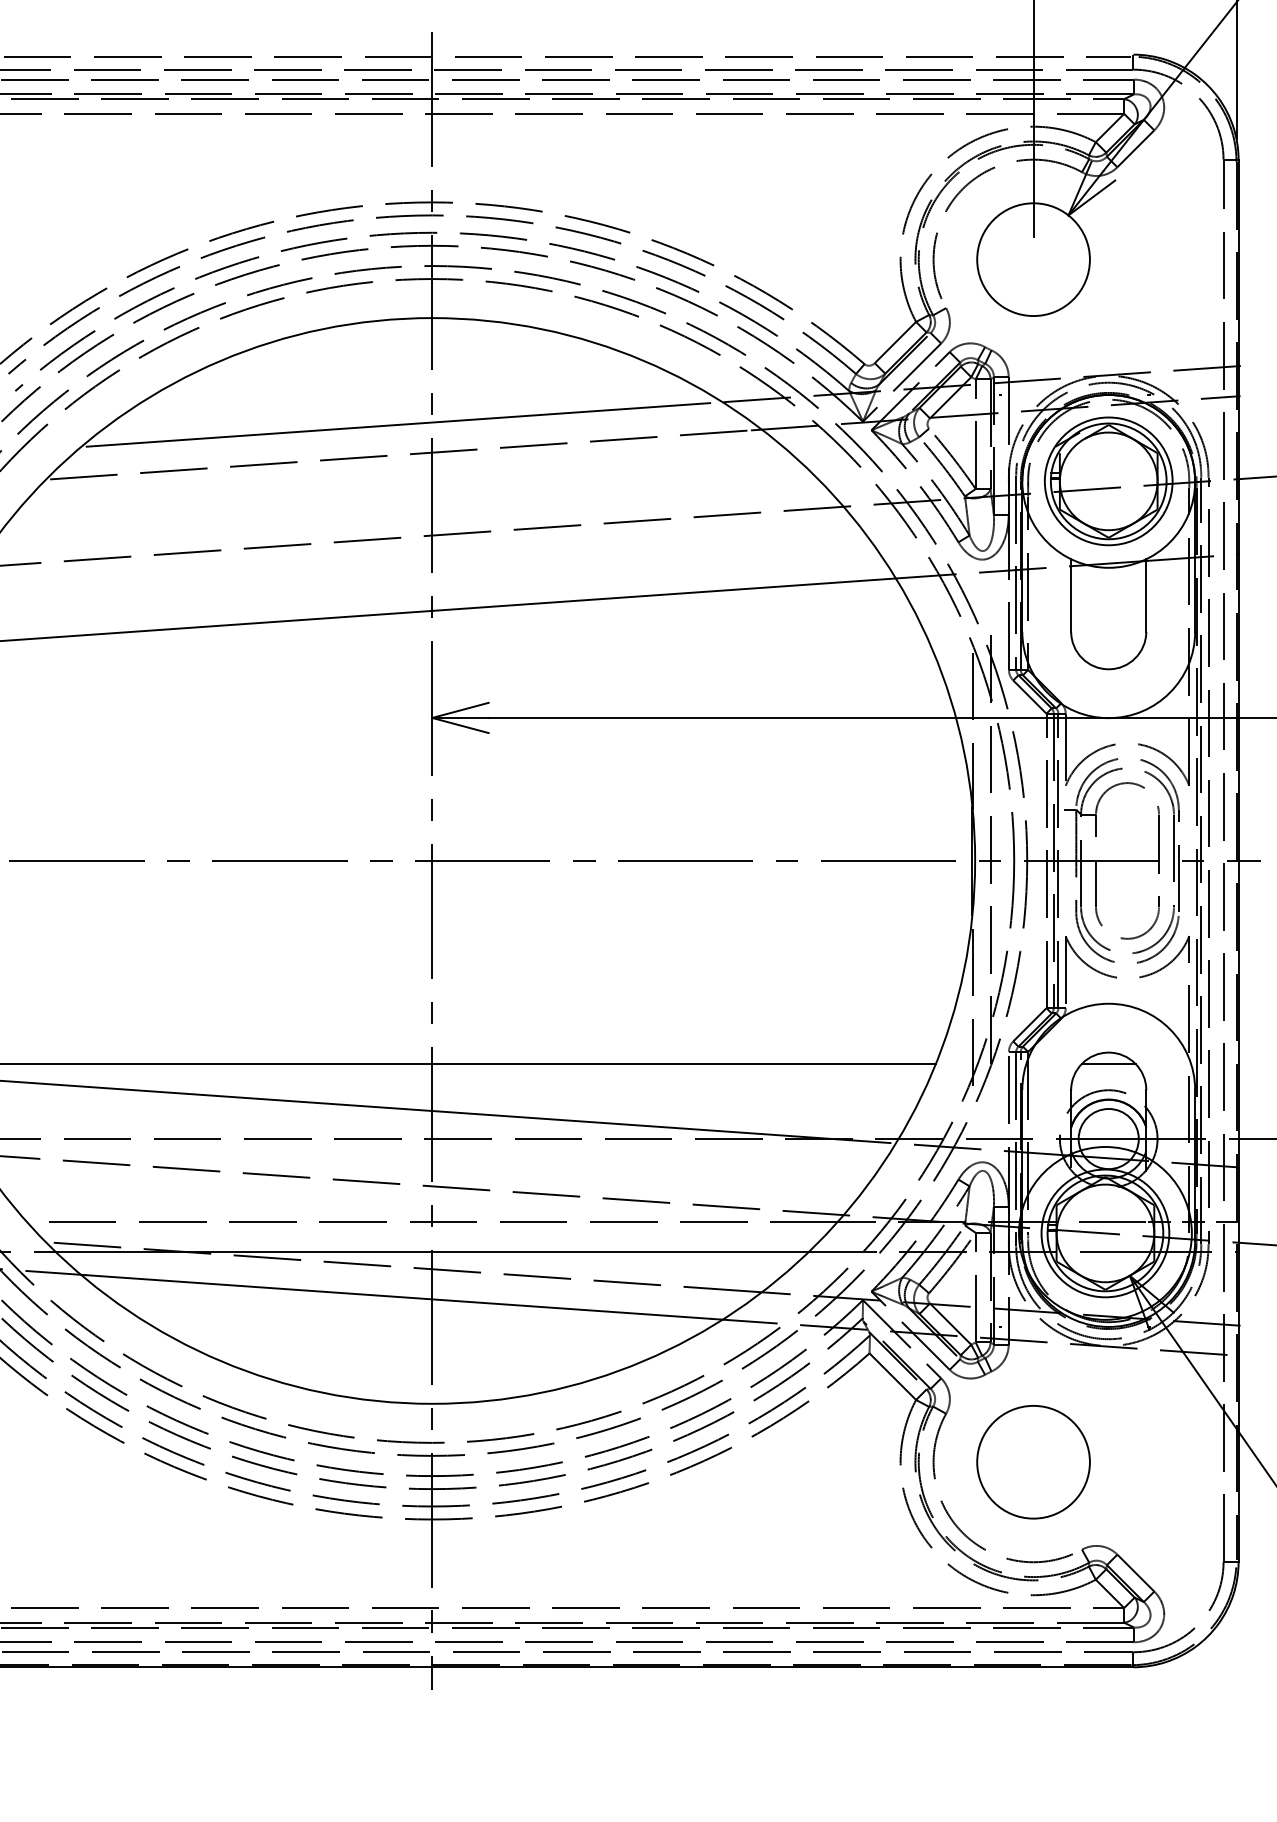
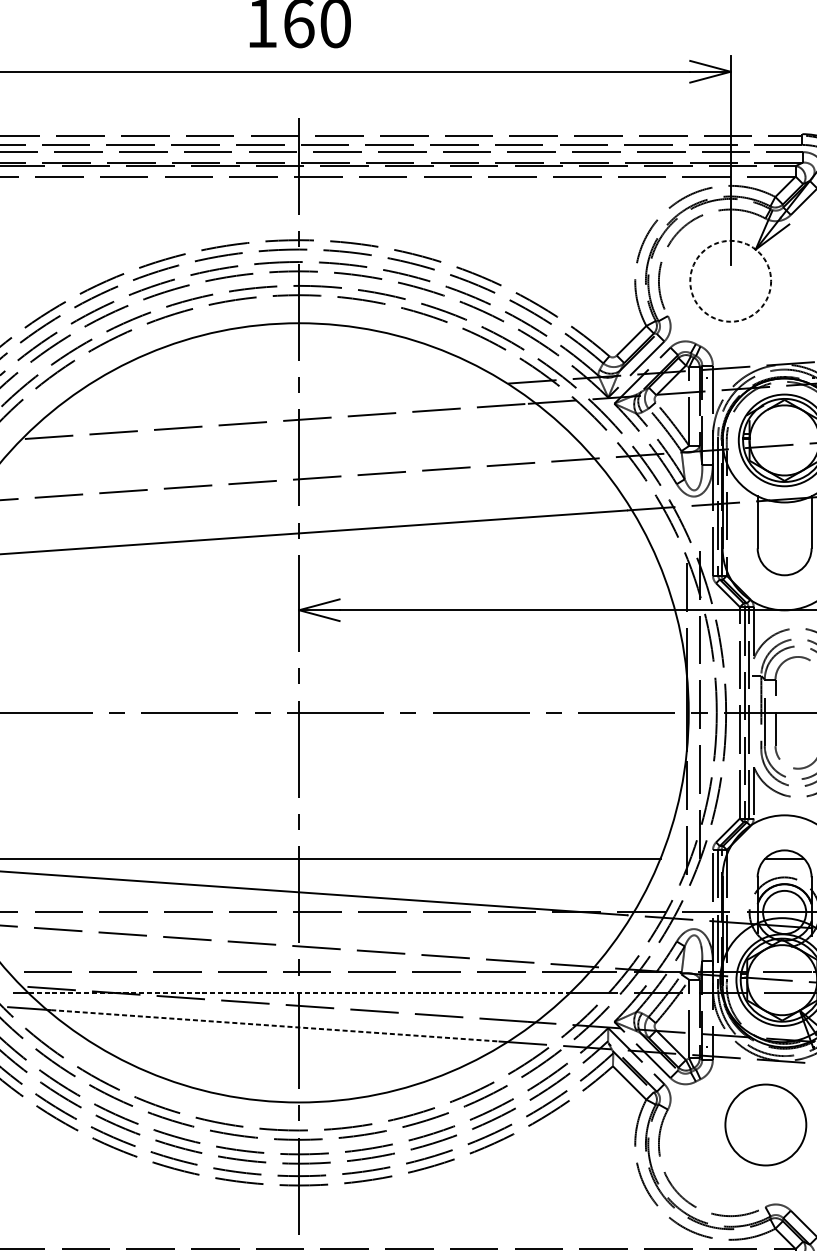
circle: (1033, 259) -> (730, 281), solid -> dashed
line: (398, 424) -> (274, 399), removed
line: (432, 1251) -> (299, 993), solid -> dashed
line: (398, 1297) -> (274, 1026), solid -> dashed
circle: (1033, 1462) -> (765, 1125), moved

